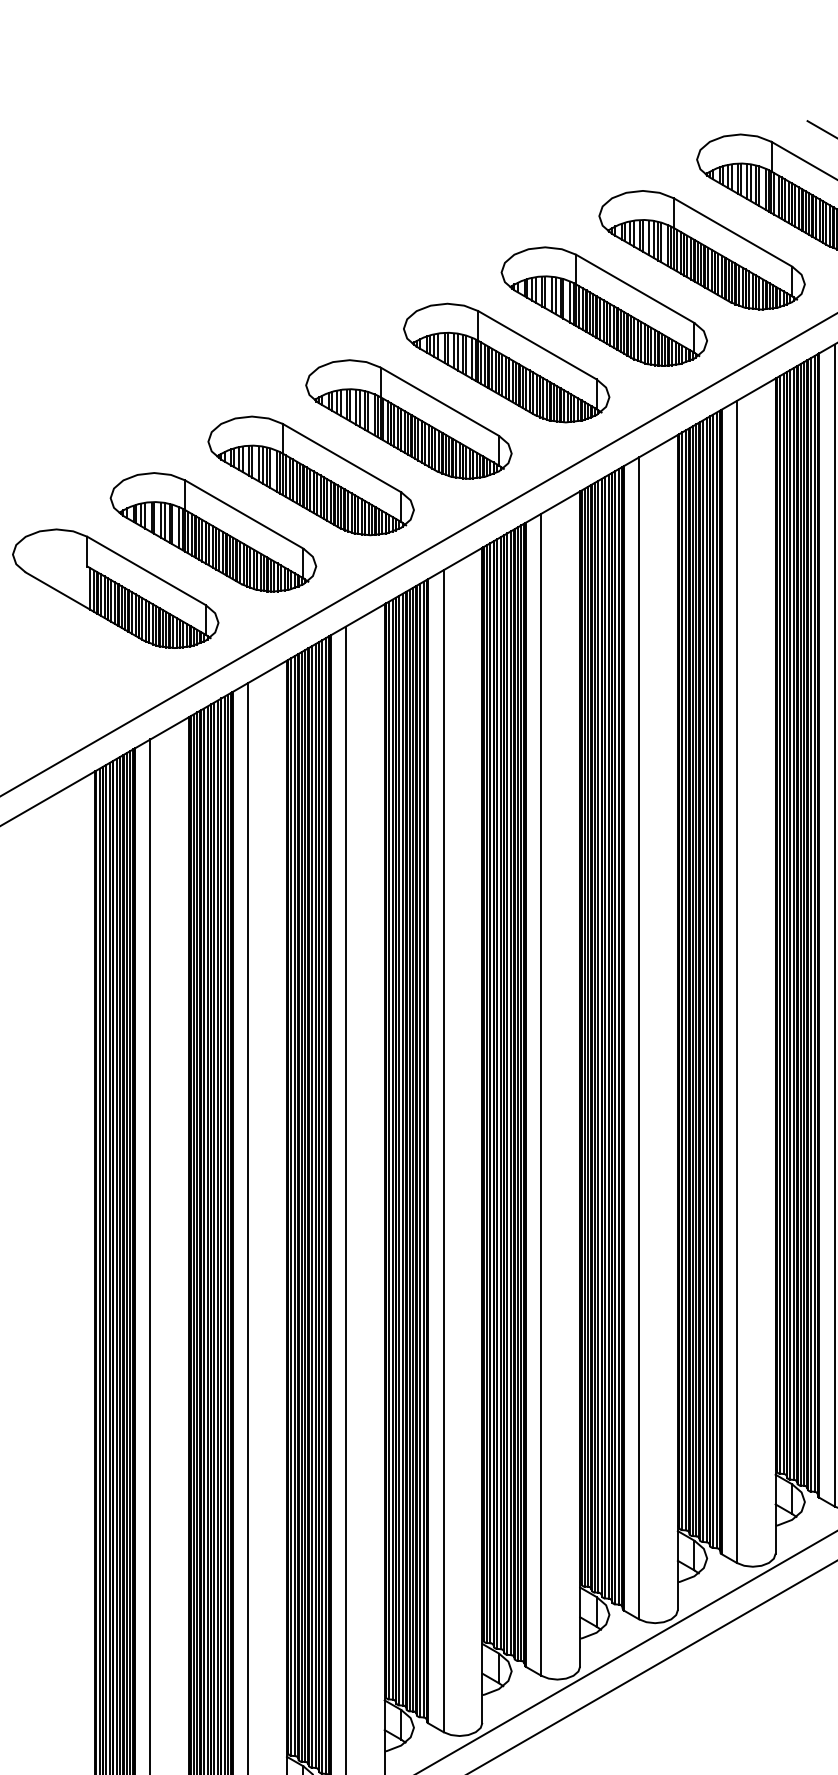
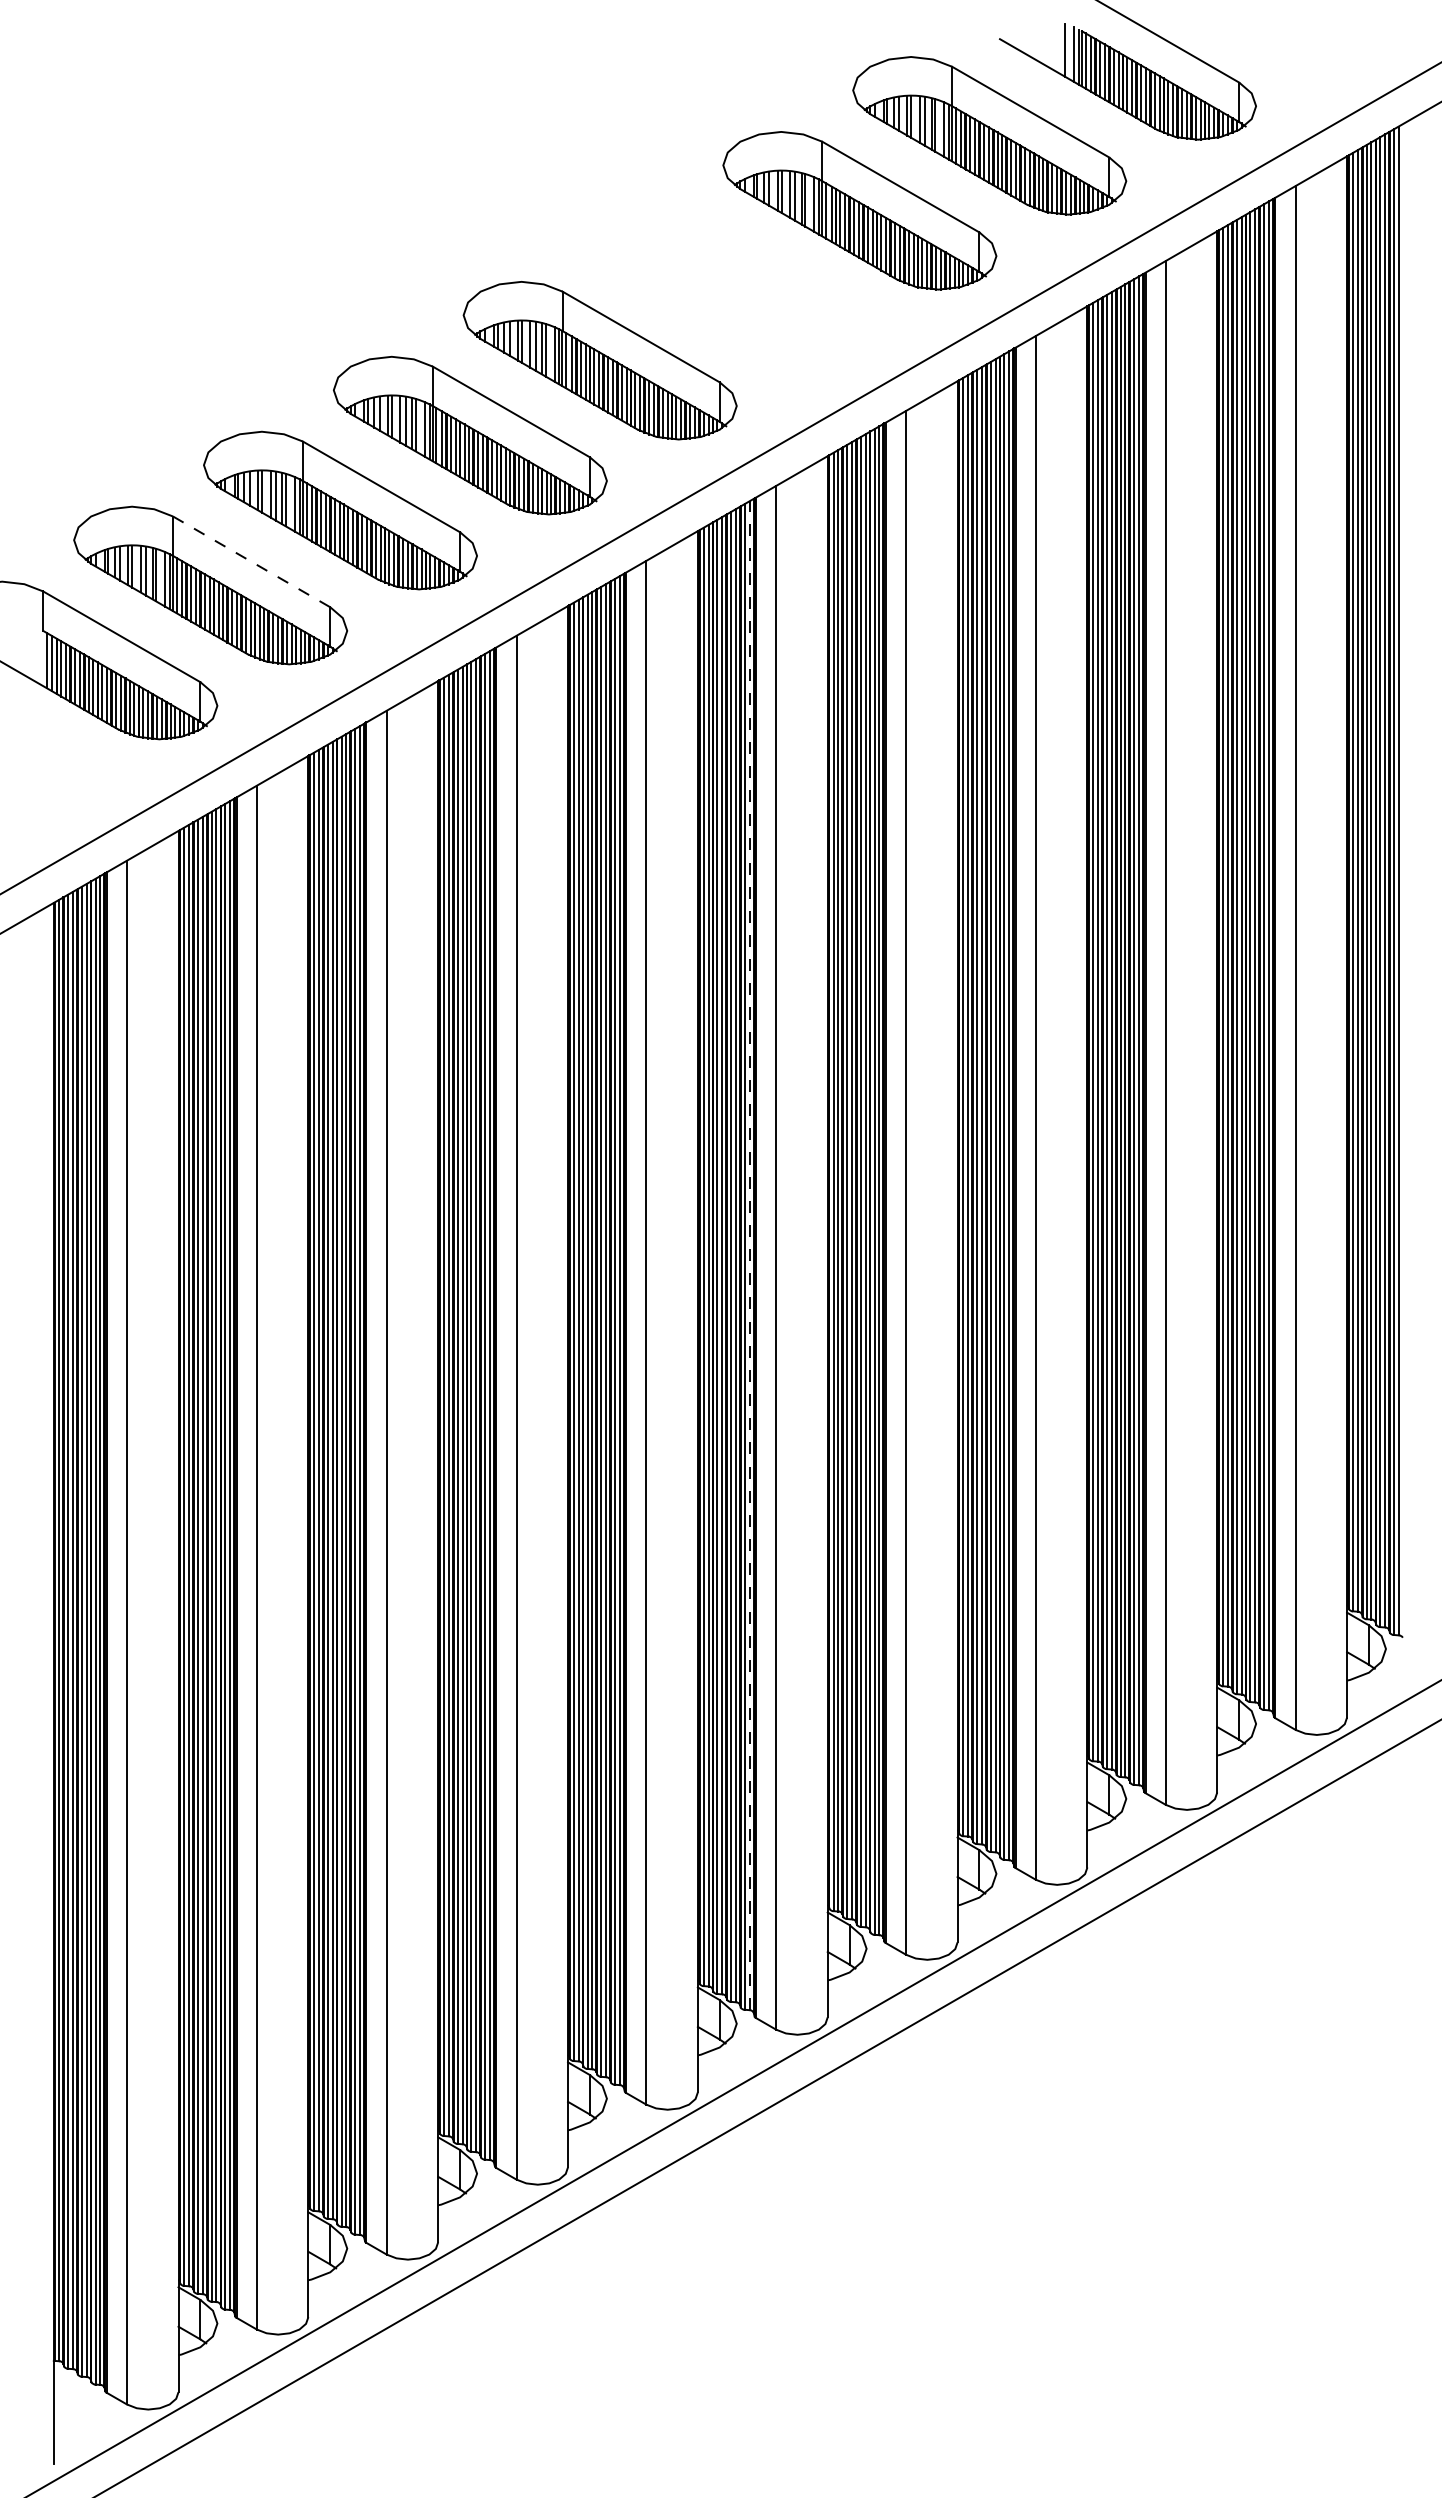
part: (603, 306) -> (729, 285), removed
line: (244, 514) -> (251, 561), solid -> dashed
line: (619, 1036) -> (749, 1255), solid -> dashed

